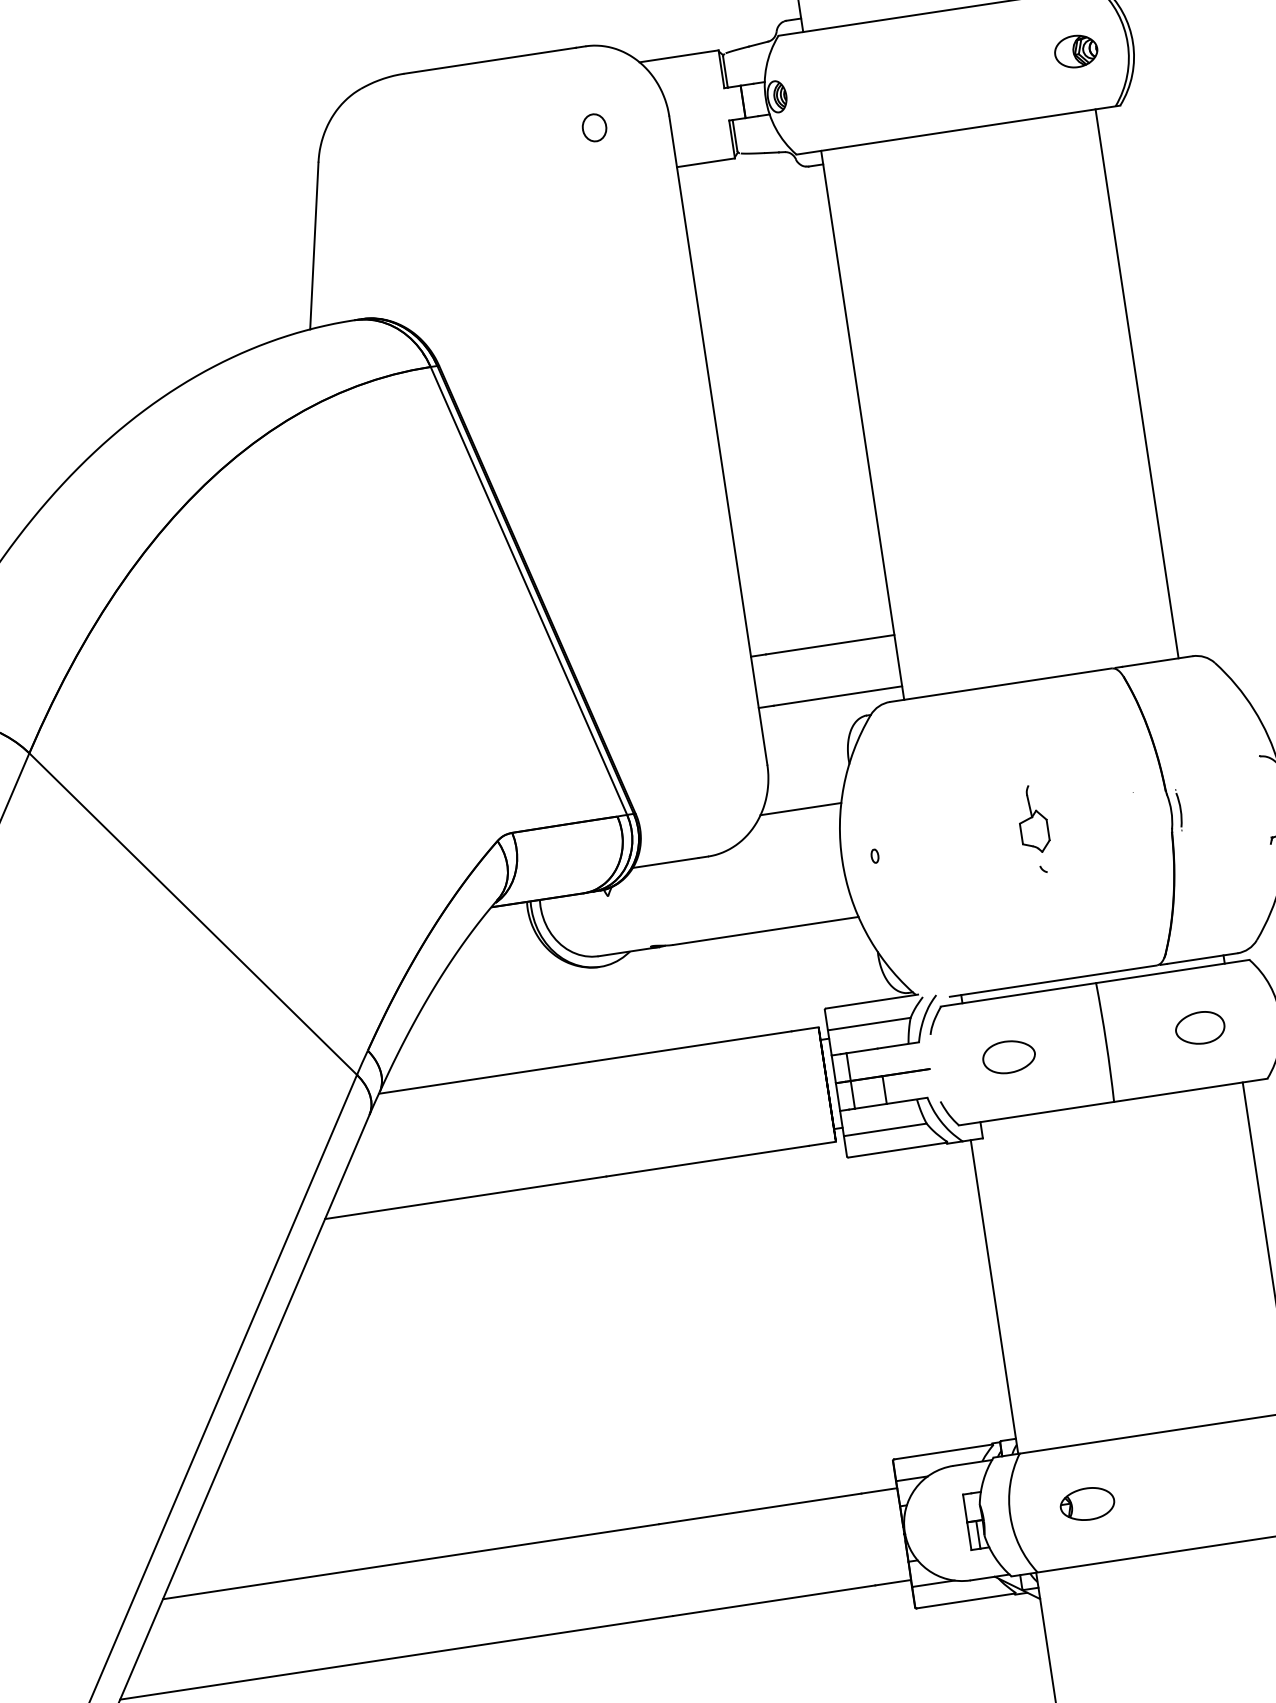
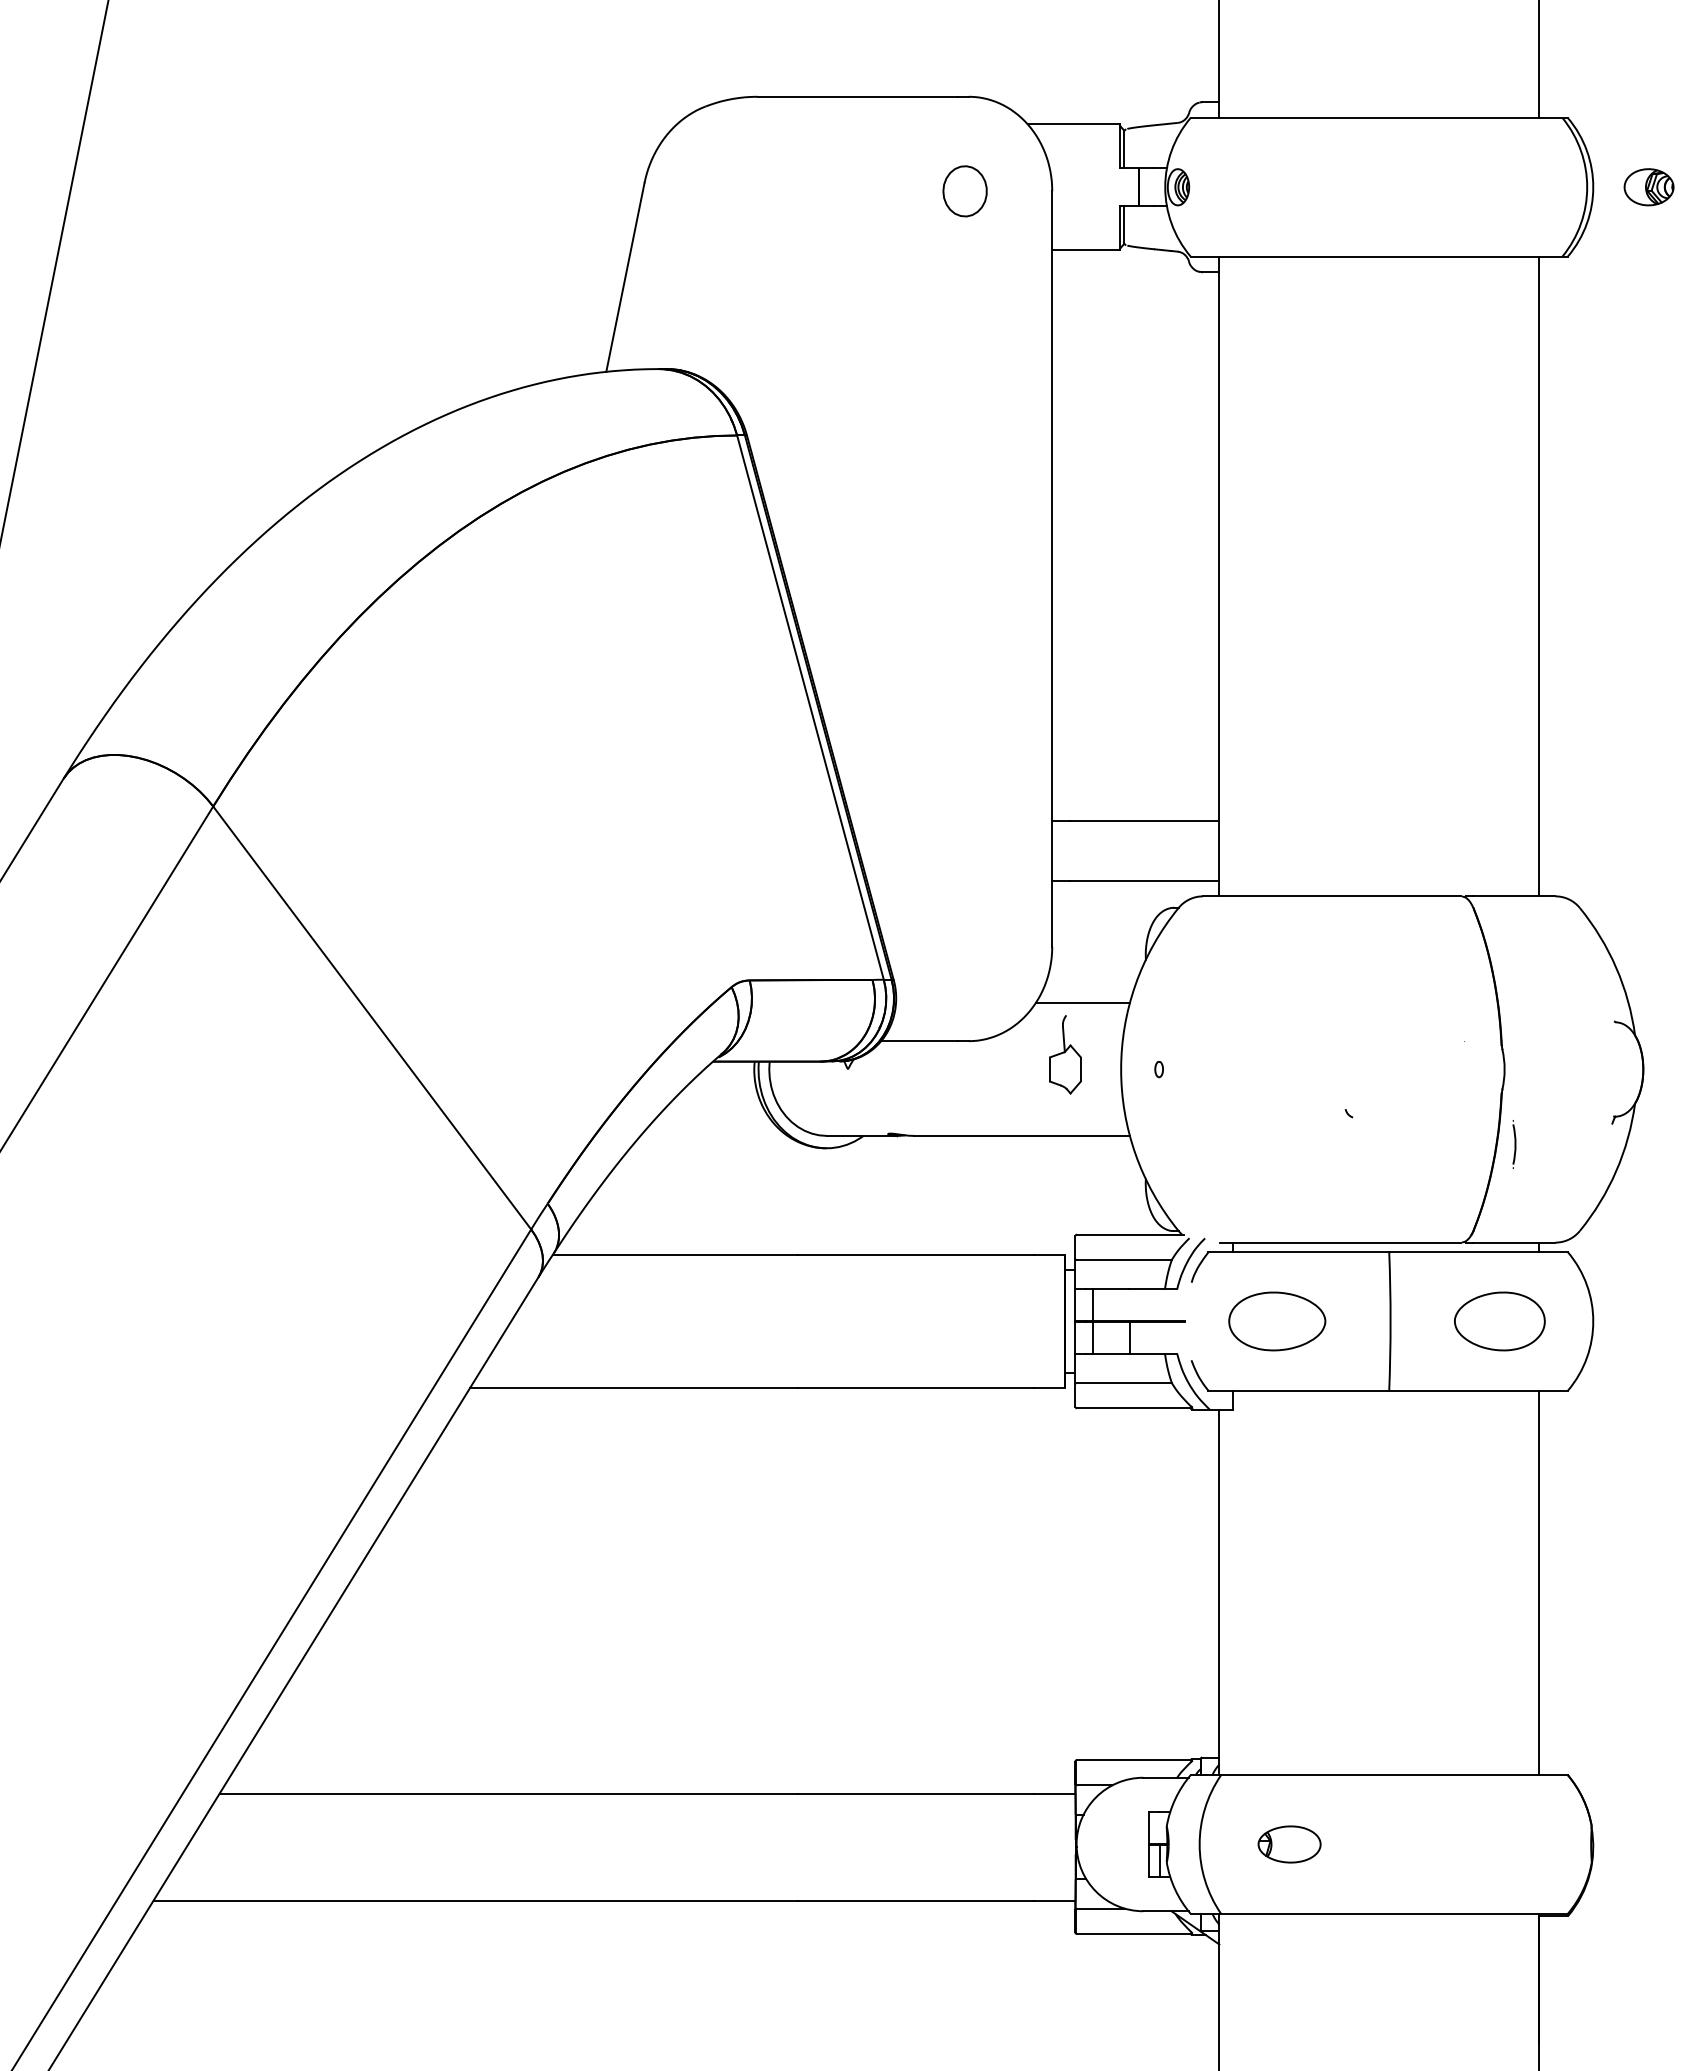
part: (1075, 51) -> (1648, 187), moved
part: (593, 127) -> (964, 190), size x1.6
part: (1179, 810) -> (1514, 1144), moved
part: (1032, 819) -> (1065, 1054), moved
part: (1200, 1028) -> (1500, 1321), size x1.6
part: (1009, 1057) -> (1277, 1321), size x1.6

